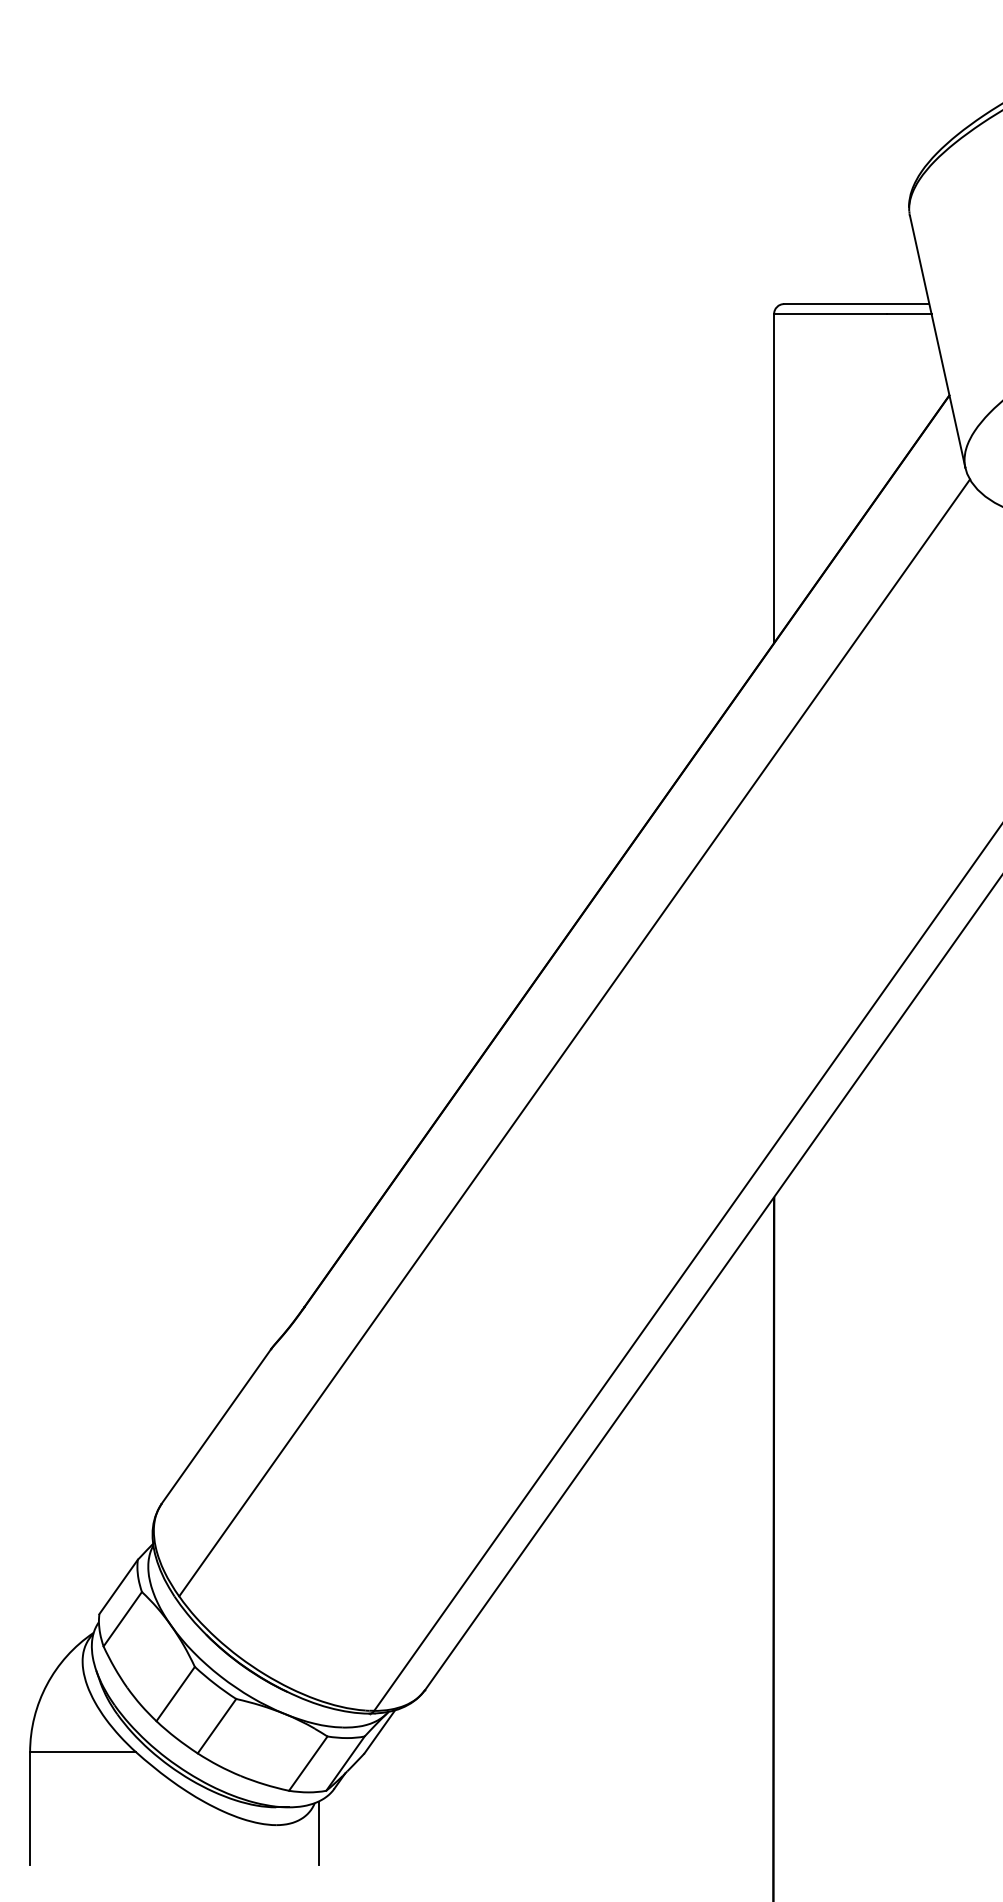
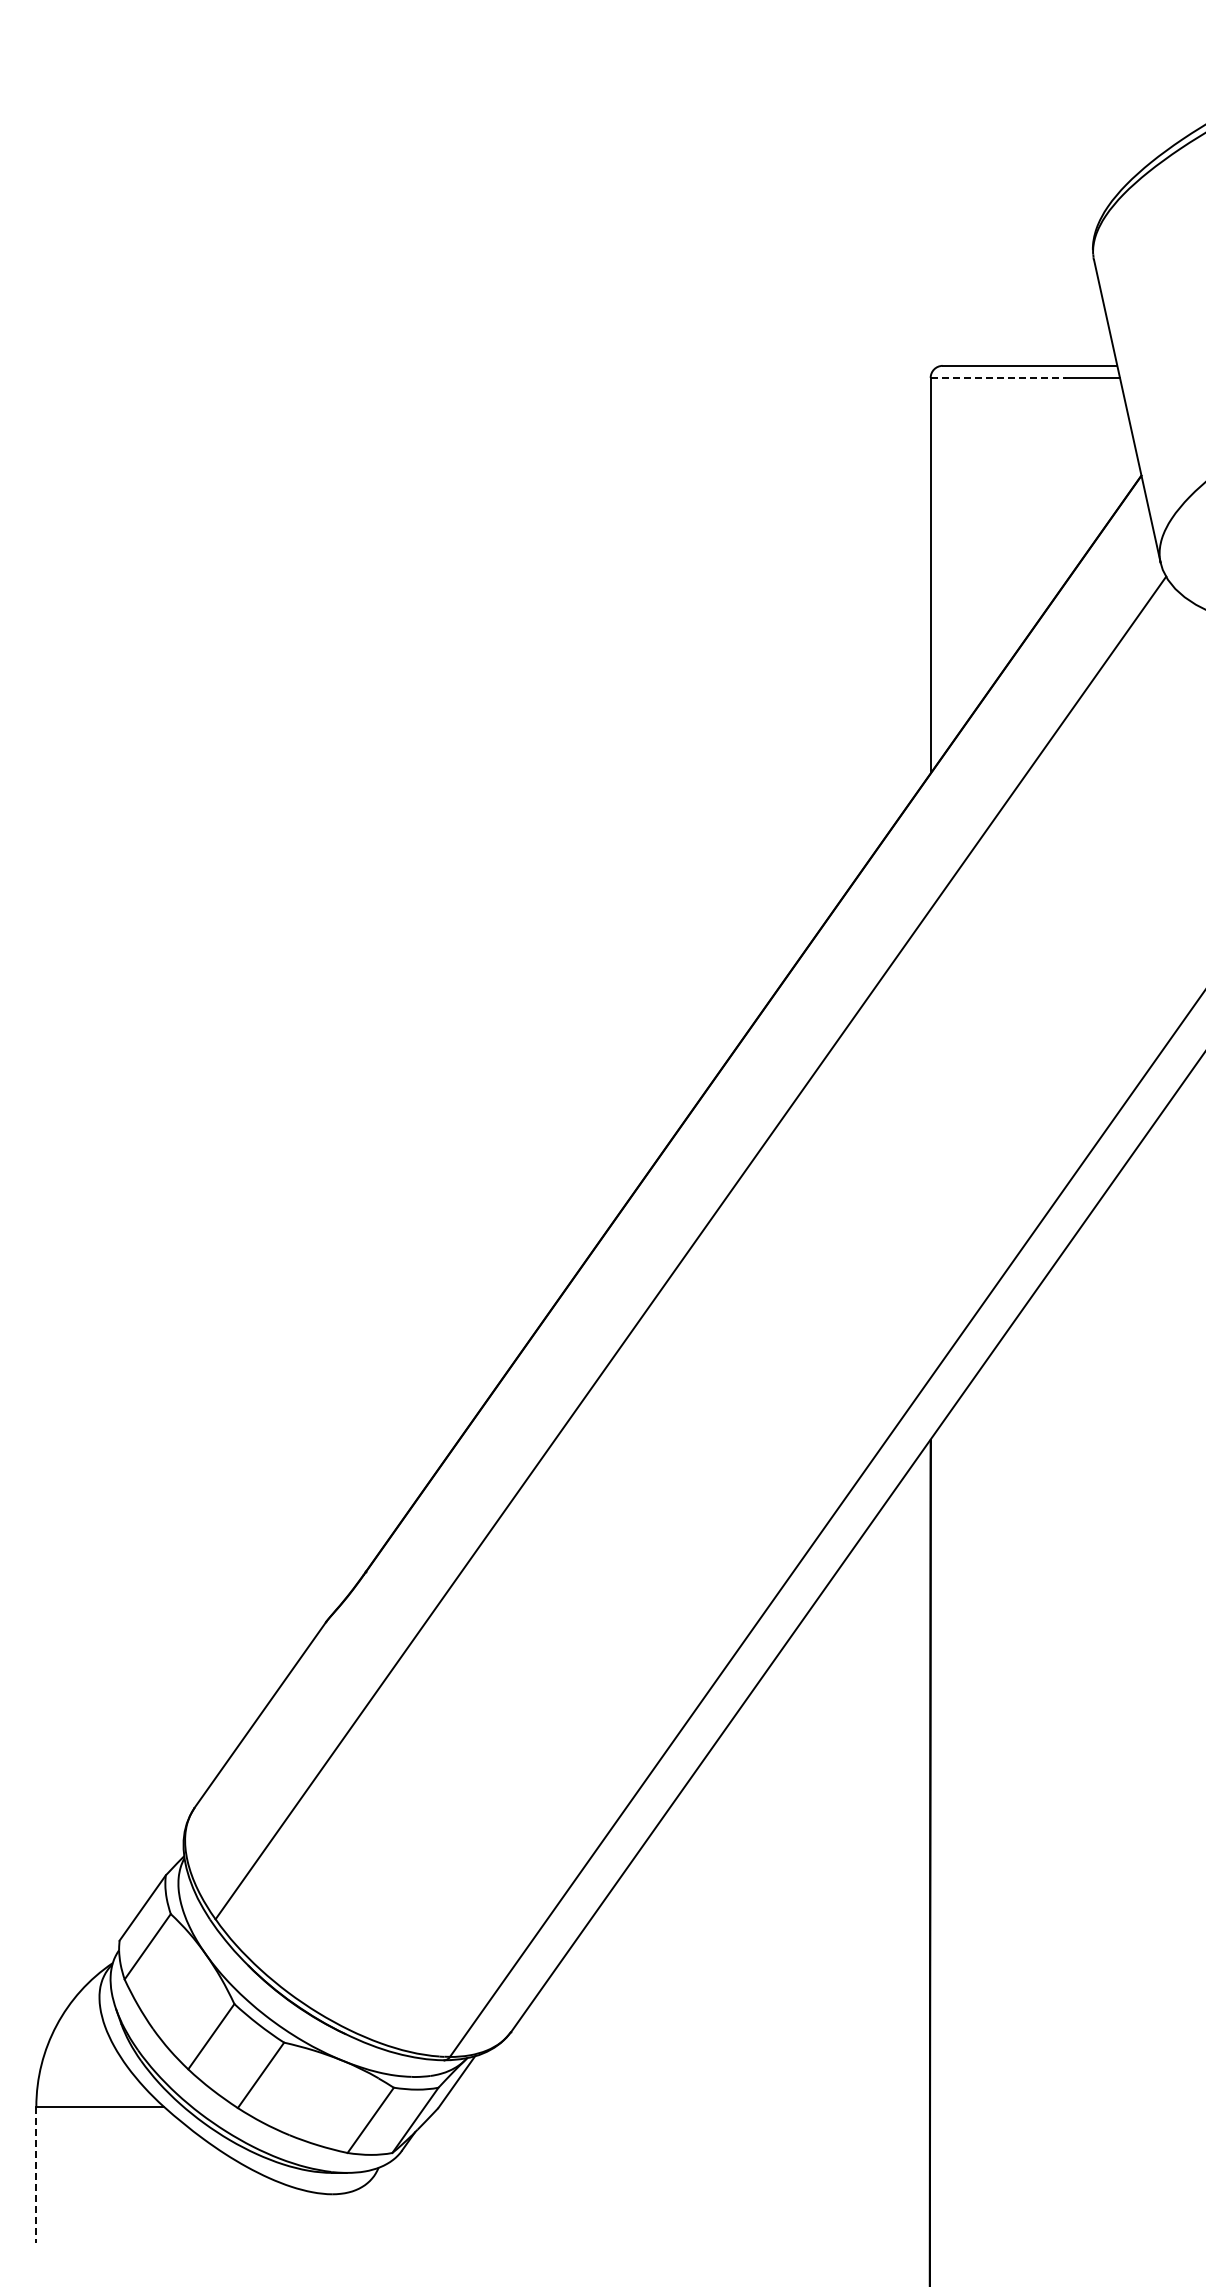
line: (830, 313) -> (998, 377), solid -> dashed
line: (30, 1808) -> (36, 2174), solid -> dashed
line: (318, 1832) -> (383, 2203), removed

